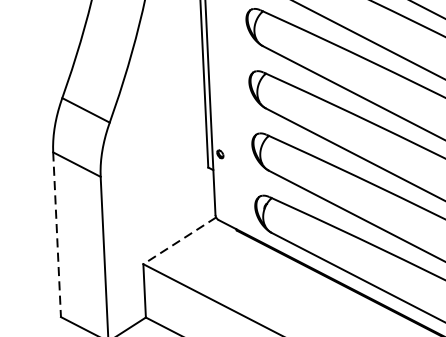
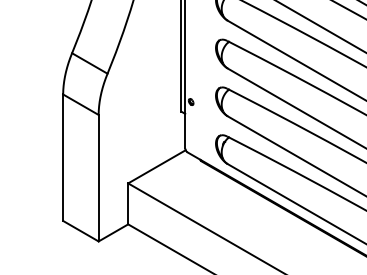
line: (57, 235) -> (63, 158), dashed -> solid
line: (179, 241) -> (156, 167), dashed -> solid

